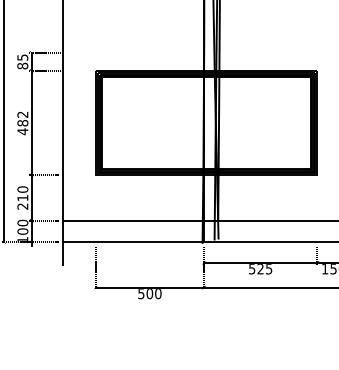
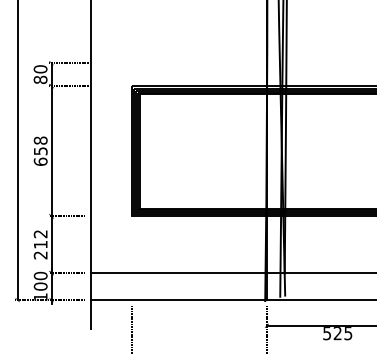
text: (22, 57) -> (40, 69), 85 -> 80
text: (22, 123) -> (40, 151), 482 -> 658
text: (22, 189) -> (40, 234), 210 -> 212

